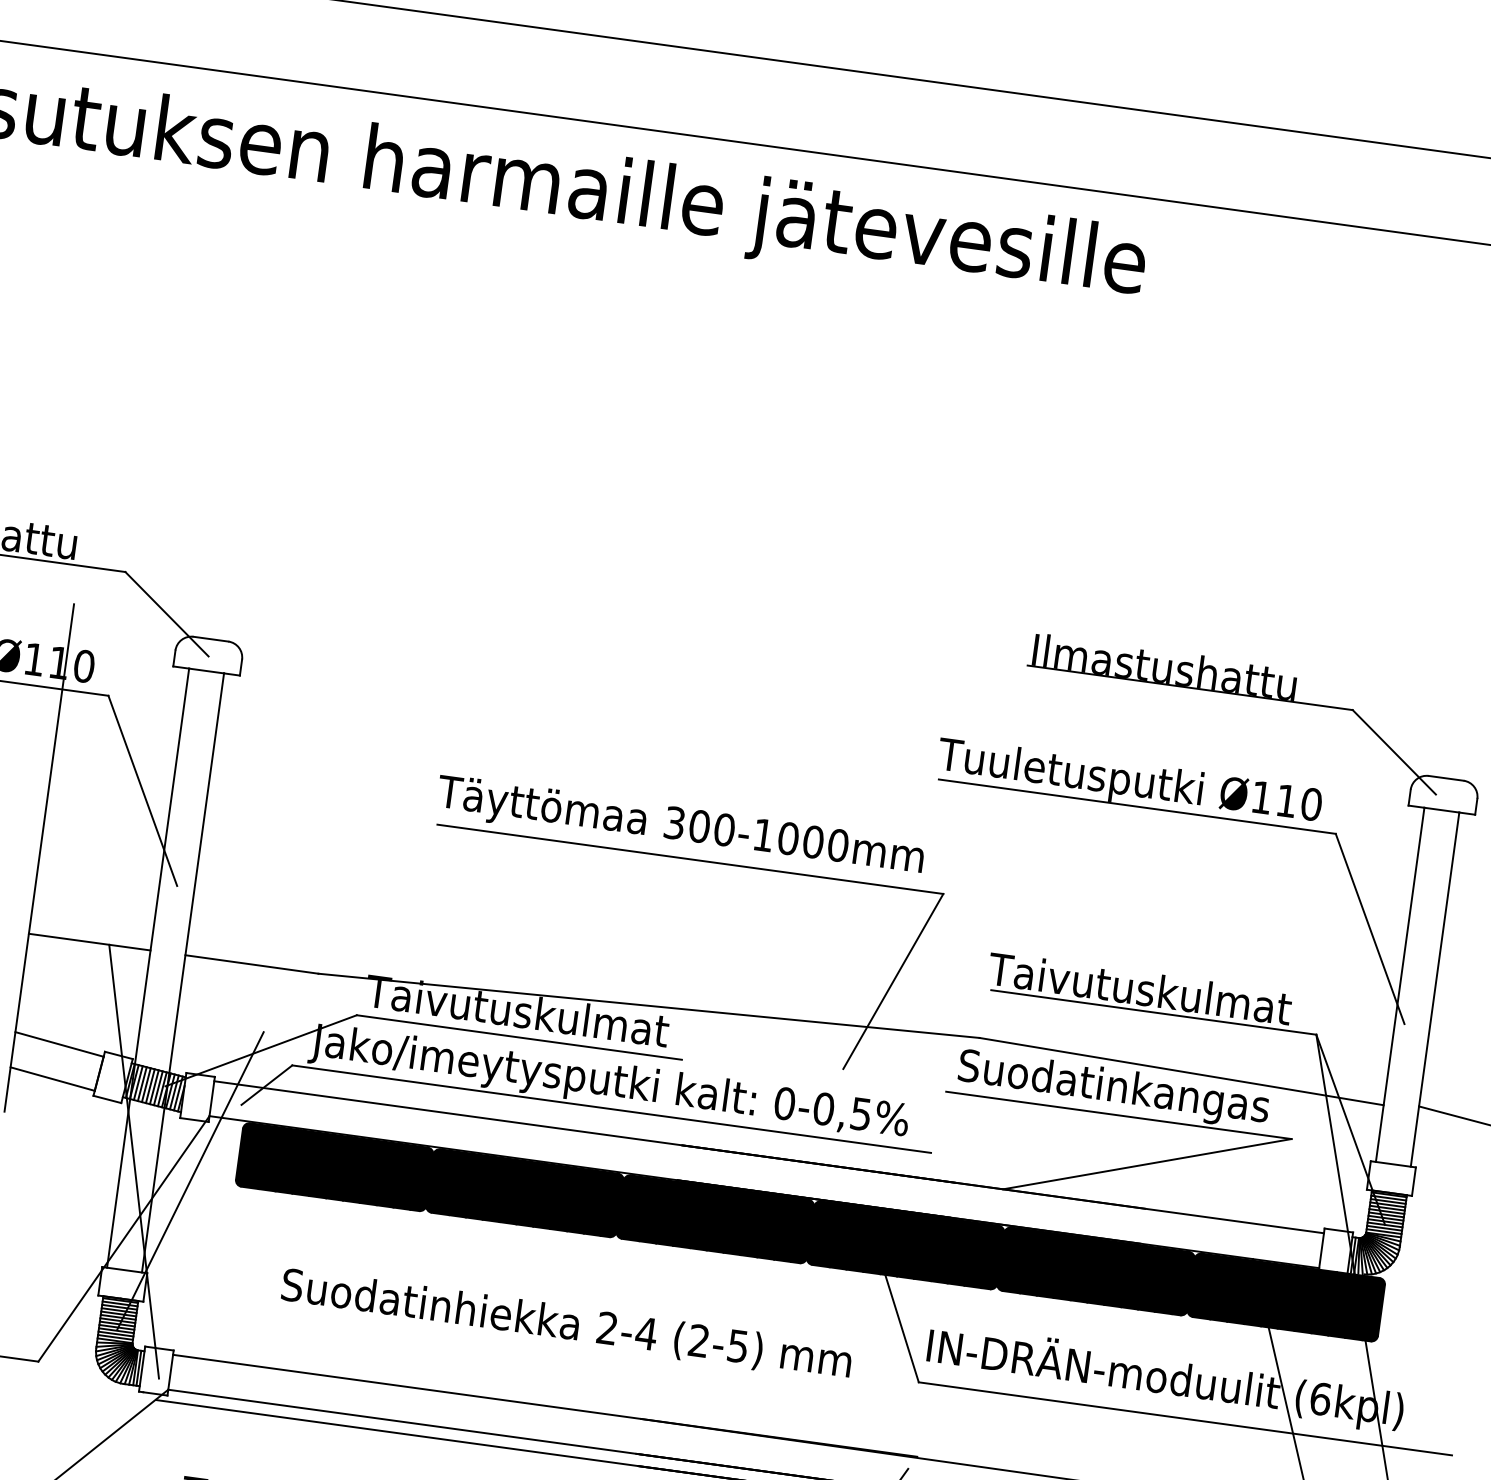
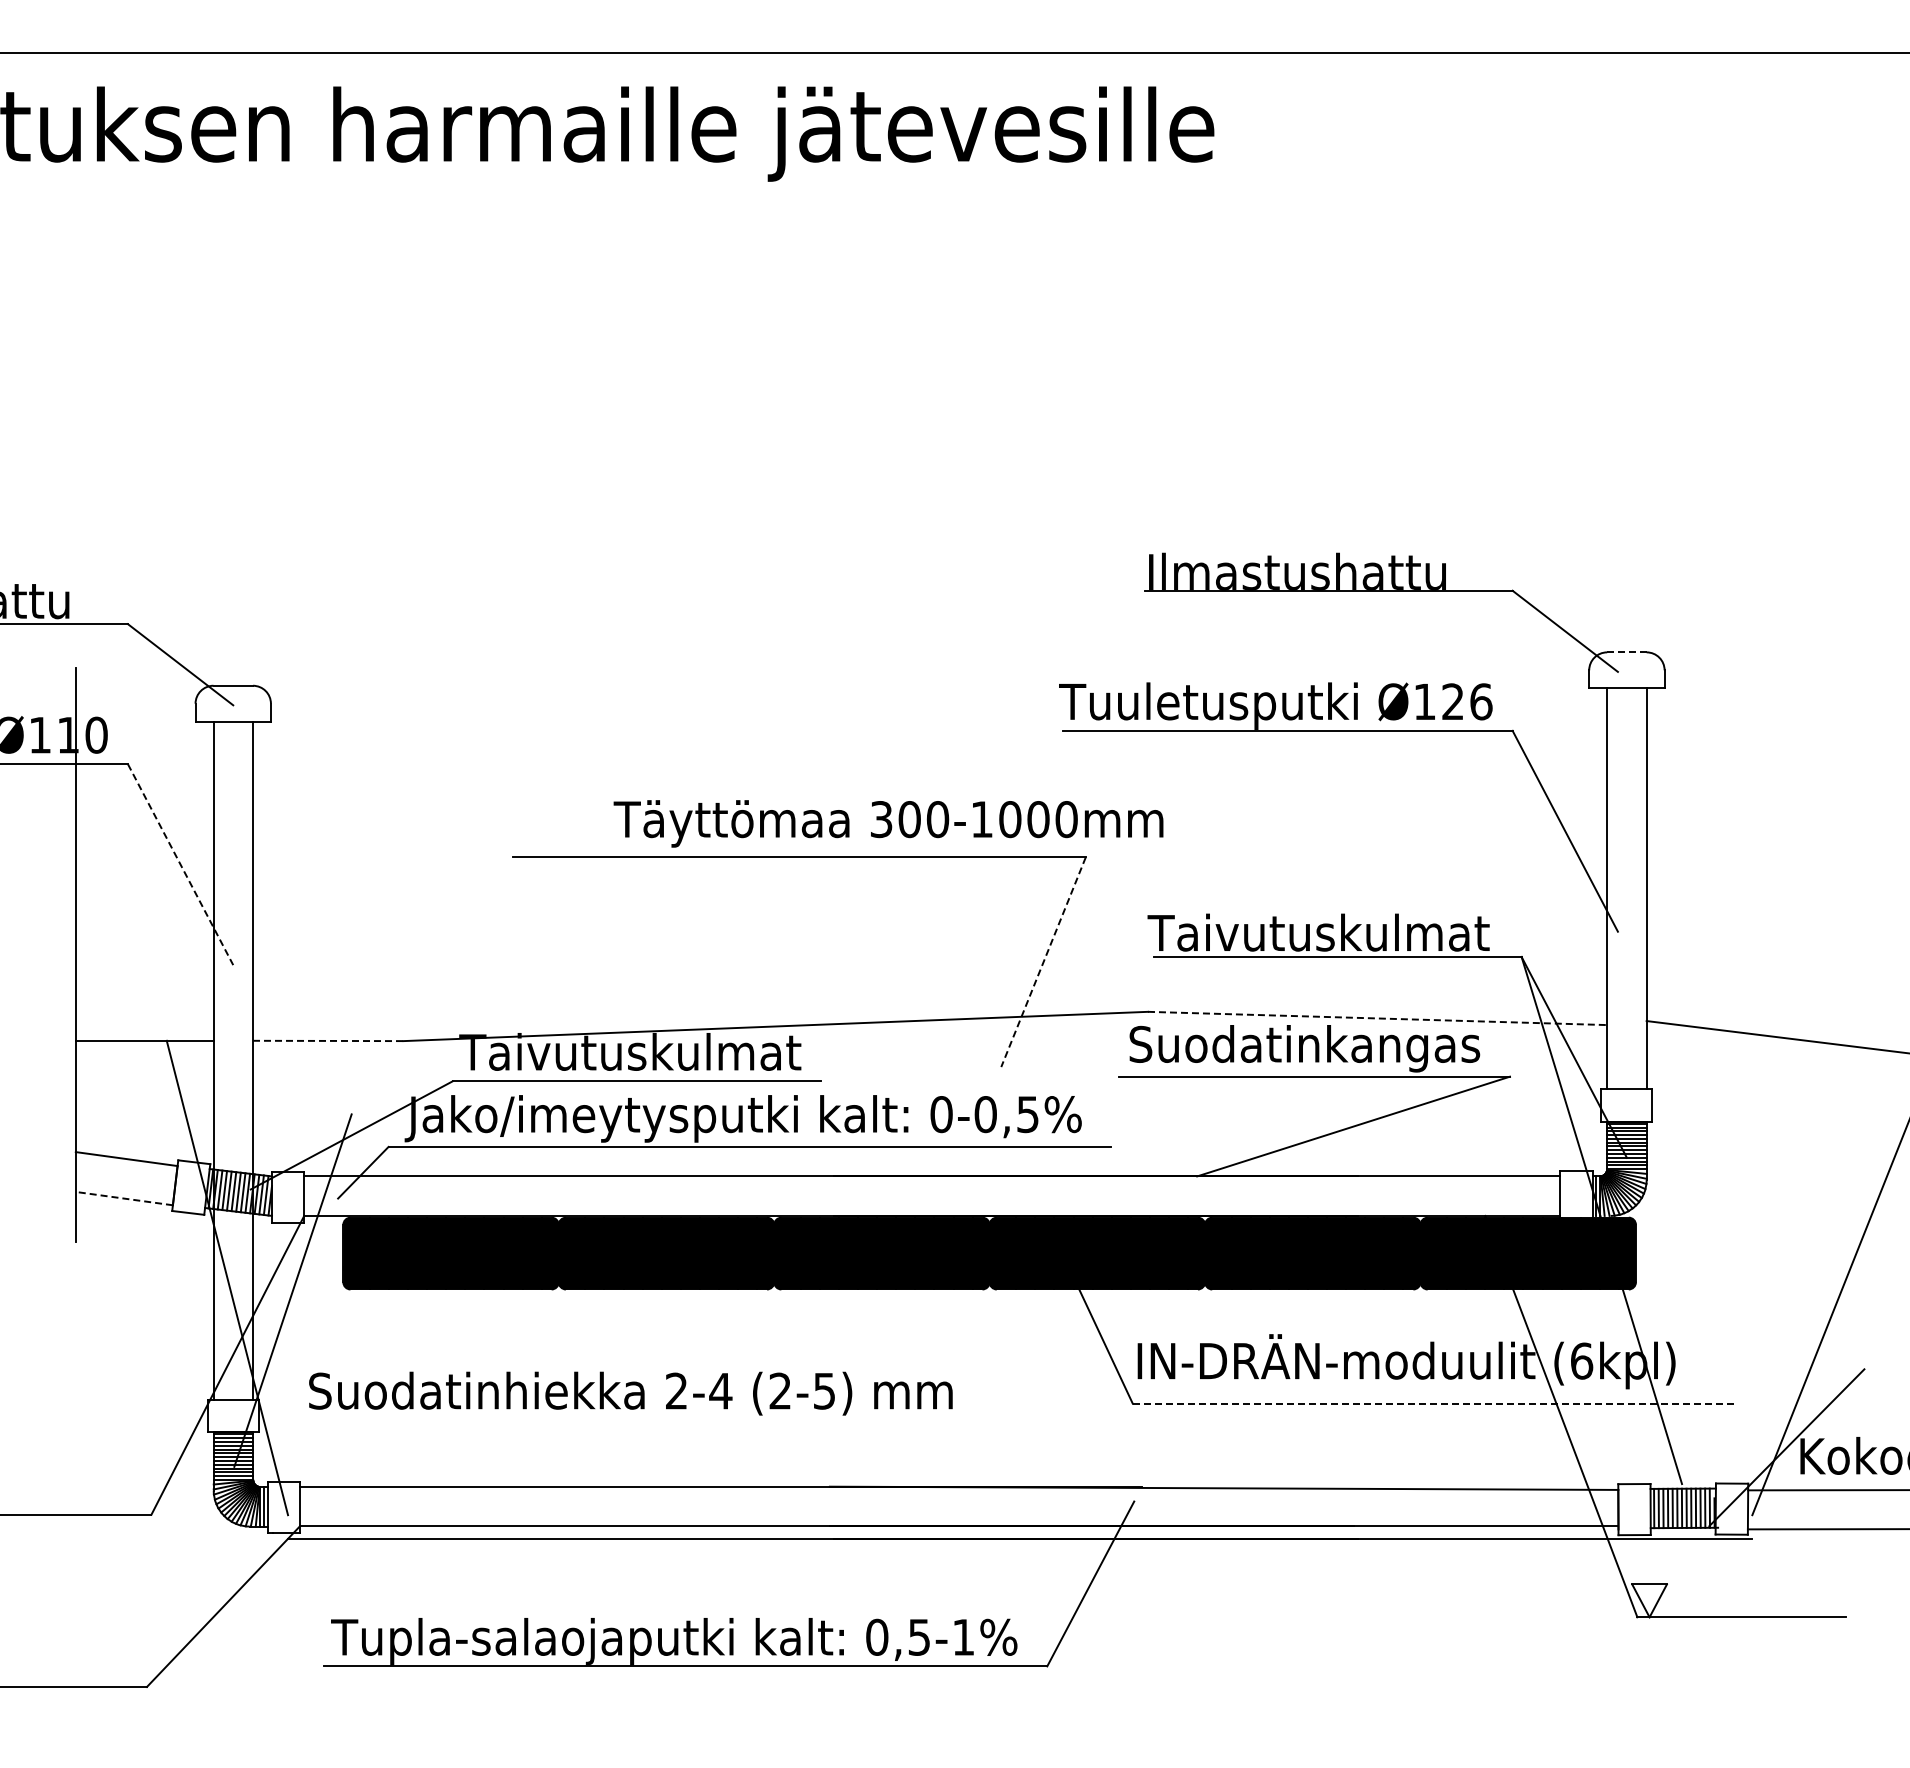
line: (1445, 778) -> (1626, 652), solid -> dashed
line: (142, 791) -> (180, 865), solid -> dashed
text: (1299, 802) -> (1467, 701), Ø110 -> Ø126
text: (680, 827) -> (888, 823), moved
line: (252, 964) -> (328, 1040), solid -> dashed
line: (893, 981) -> (1043, 962), solid -> dashed
line: (1181, 1071) -> (1377, 1018), solid -> dashed
line: (51, 1078) -> (123, 1198), solid -> dashed
text: (566, 1324) -> (630, 1393), moved
line: (1185, 1418) -> (1434, 1403), solid -> dashed

